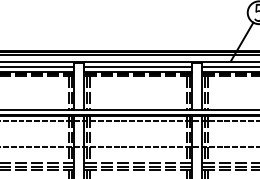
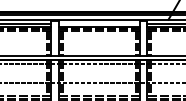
line: (138, 66) -> (99, 23), removed

